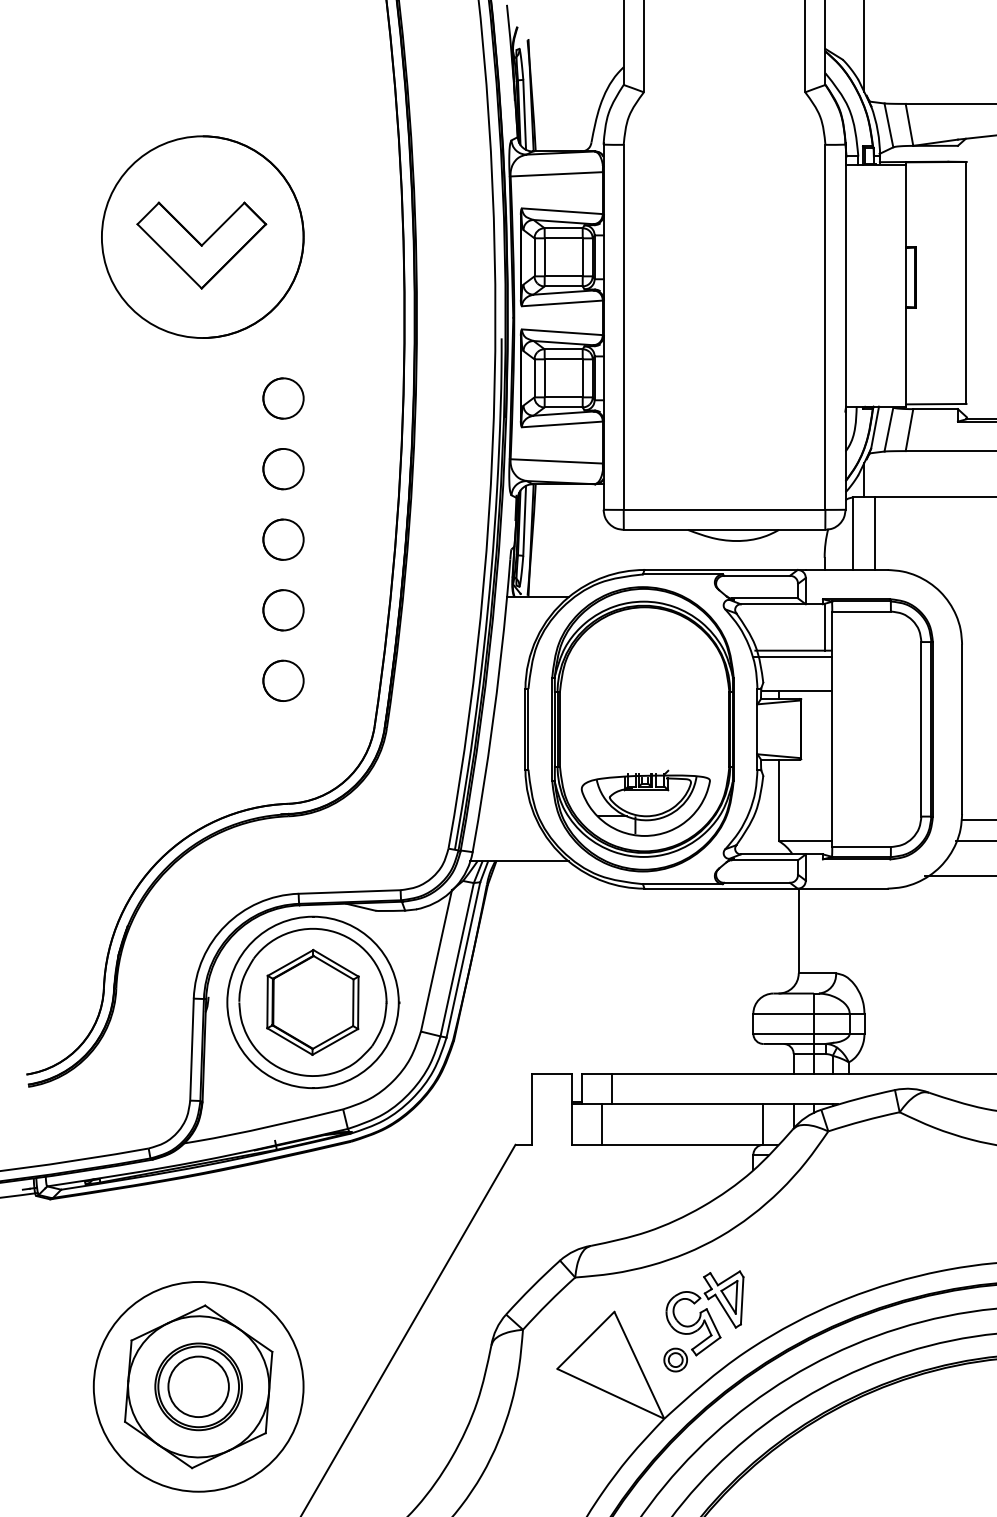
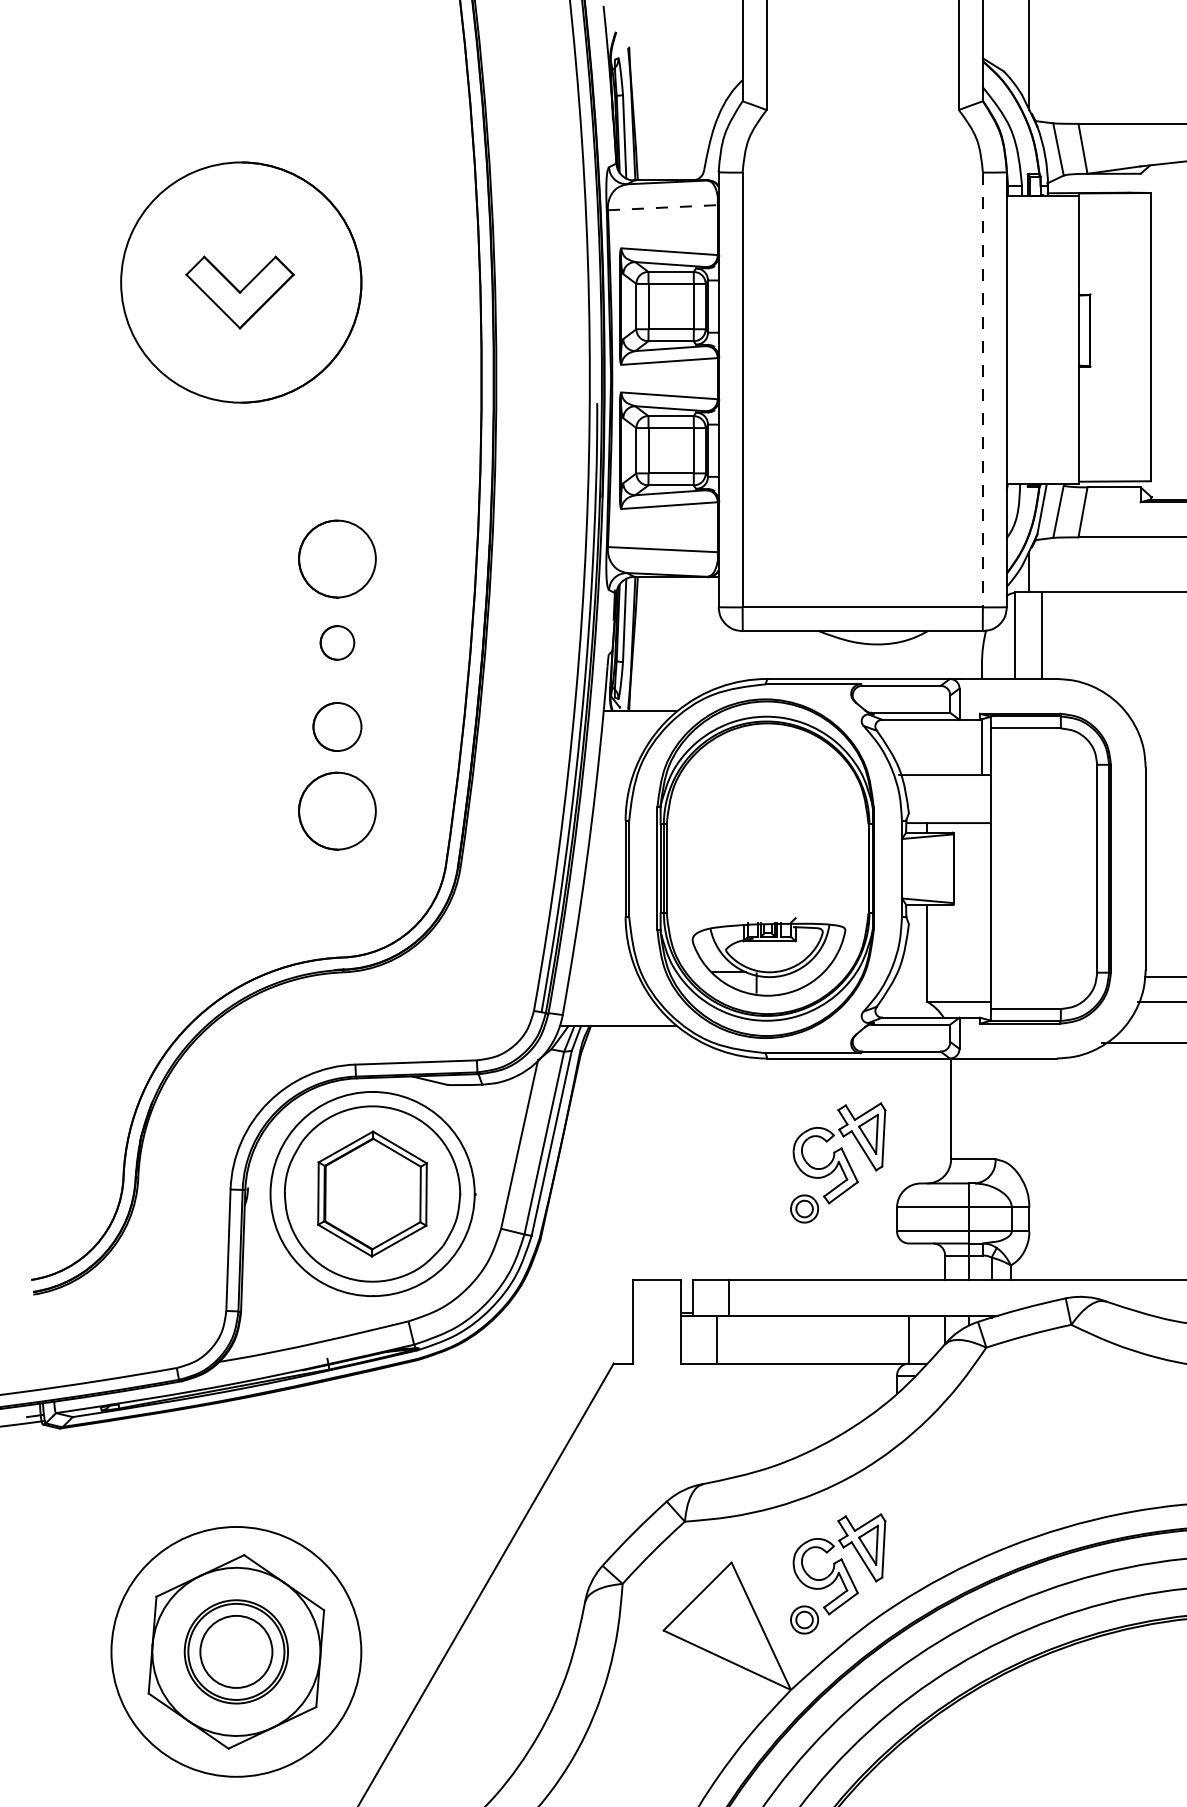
line: (556, 174) -> (662, 207), solid -> dashed
part: (201, 245) -> (239, 292), size x0.7
line: (825, 327) -> (982, 390), solid -> dashed
circle: (283, 398) -> (337, 474), removed
circle: (283, 468) -> (337, 558), size x1.6
circle: (283, 539) -> (337, 642), size x0.7
line: (793, 656) -> (944, 782), removed
circle: (283, 680) -> (337, 810), size x1.6
part: (704, 975) -> (838, 1162), added

